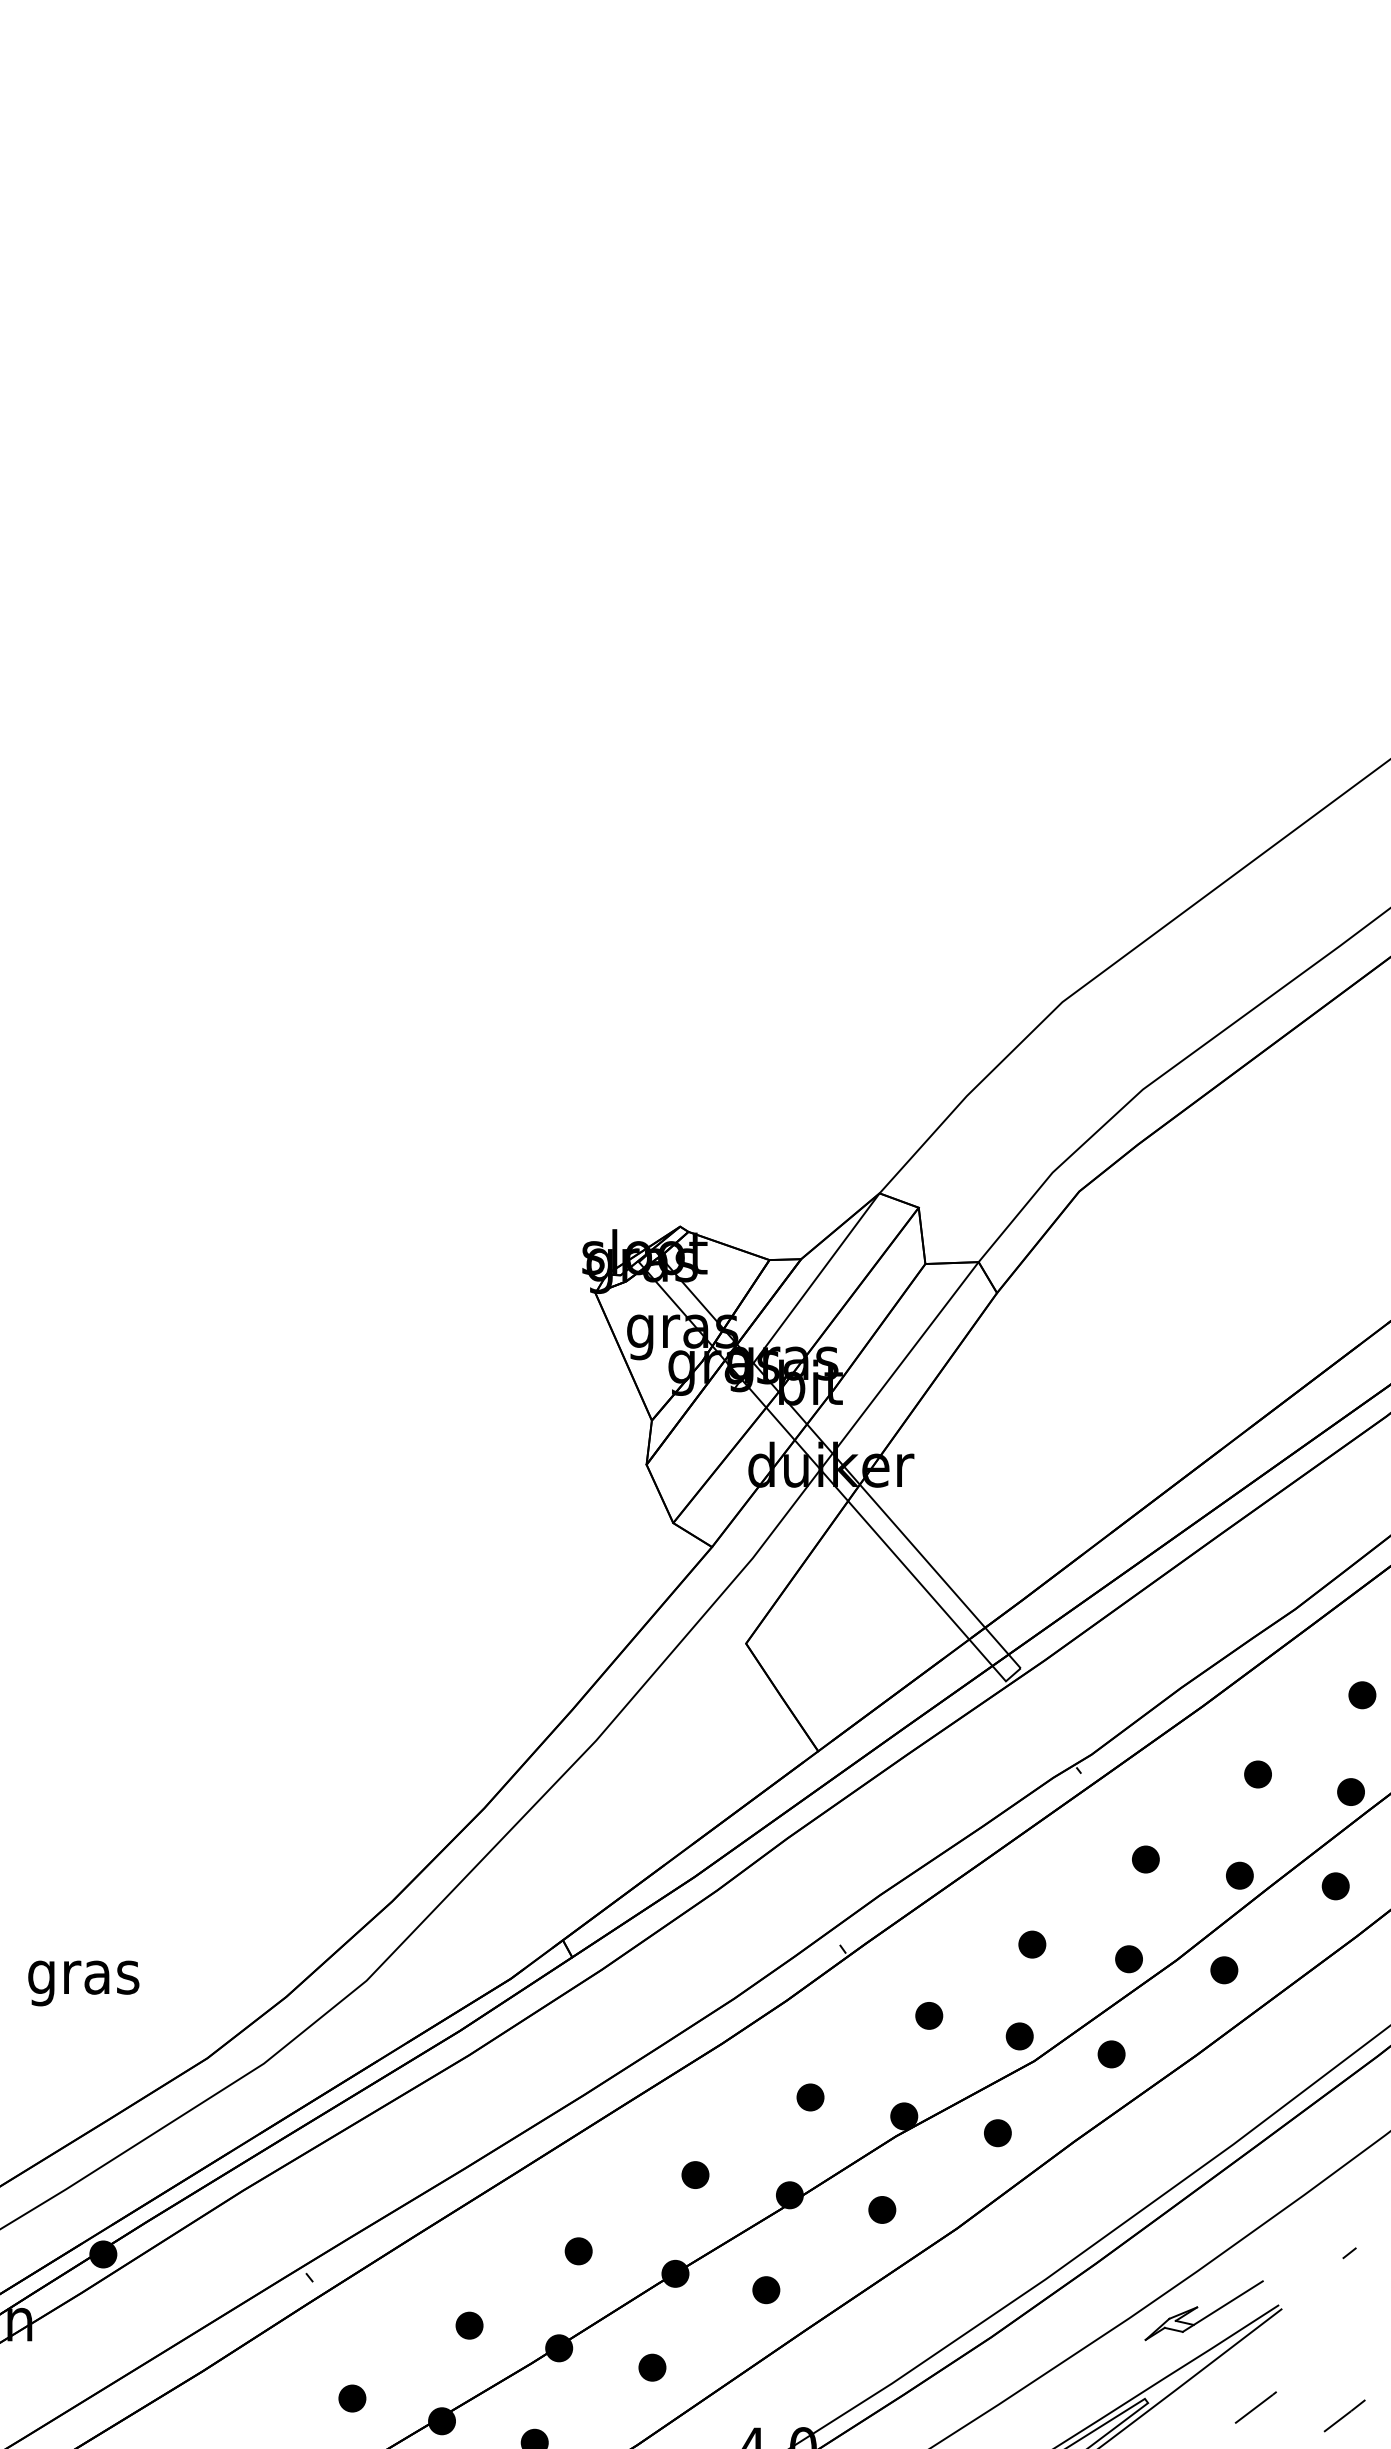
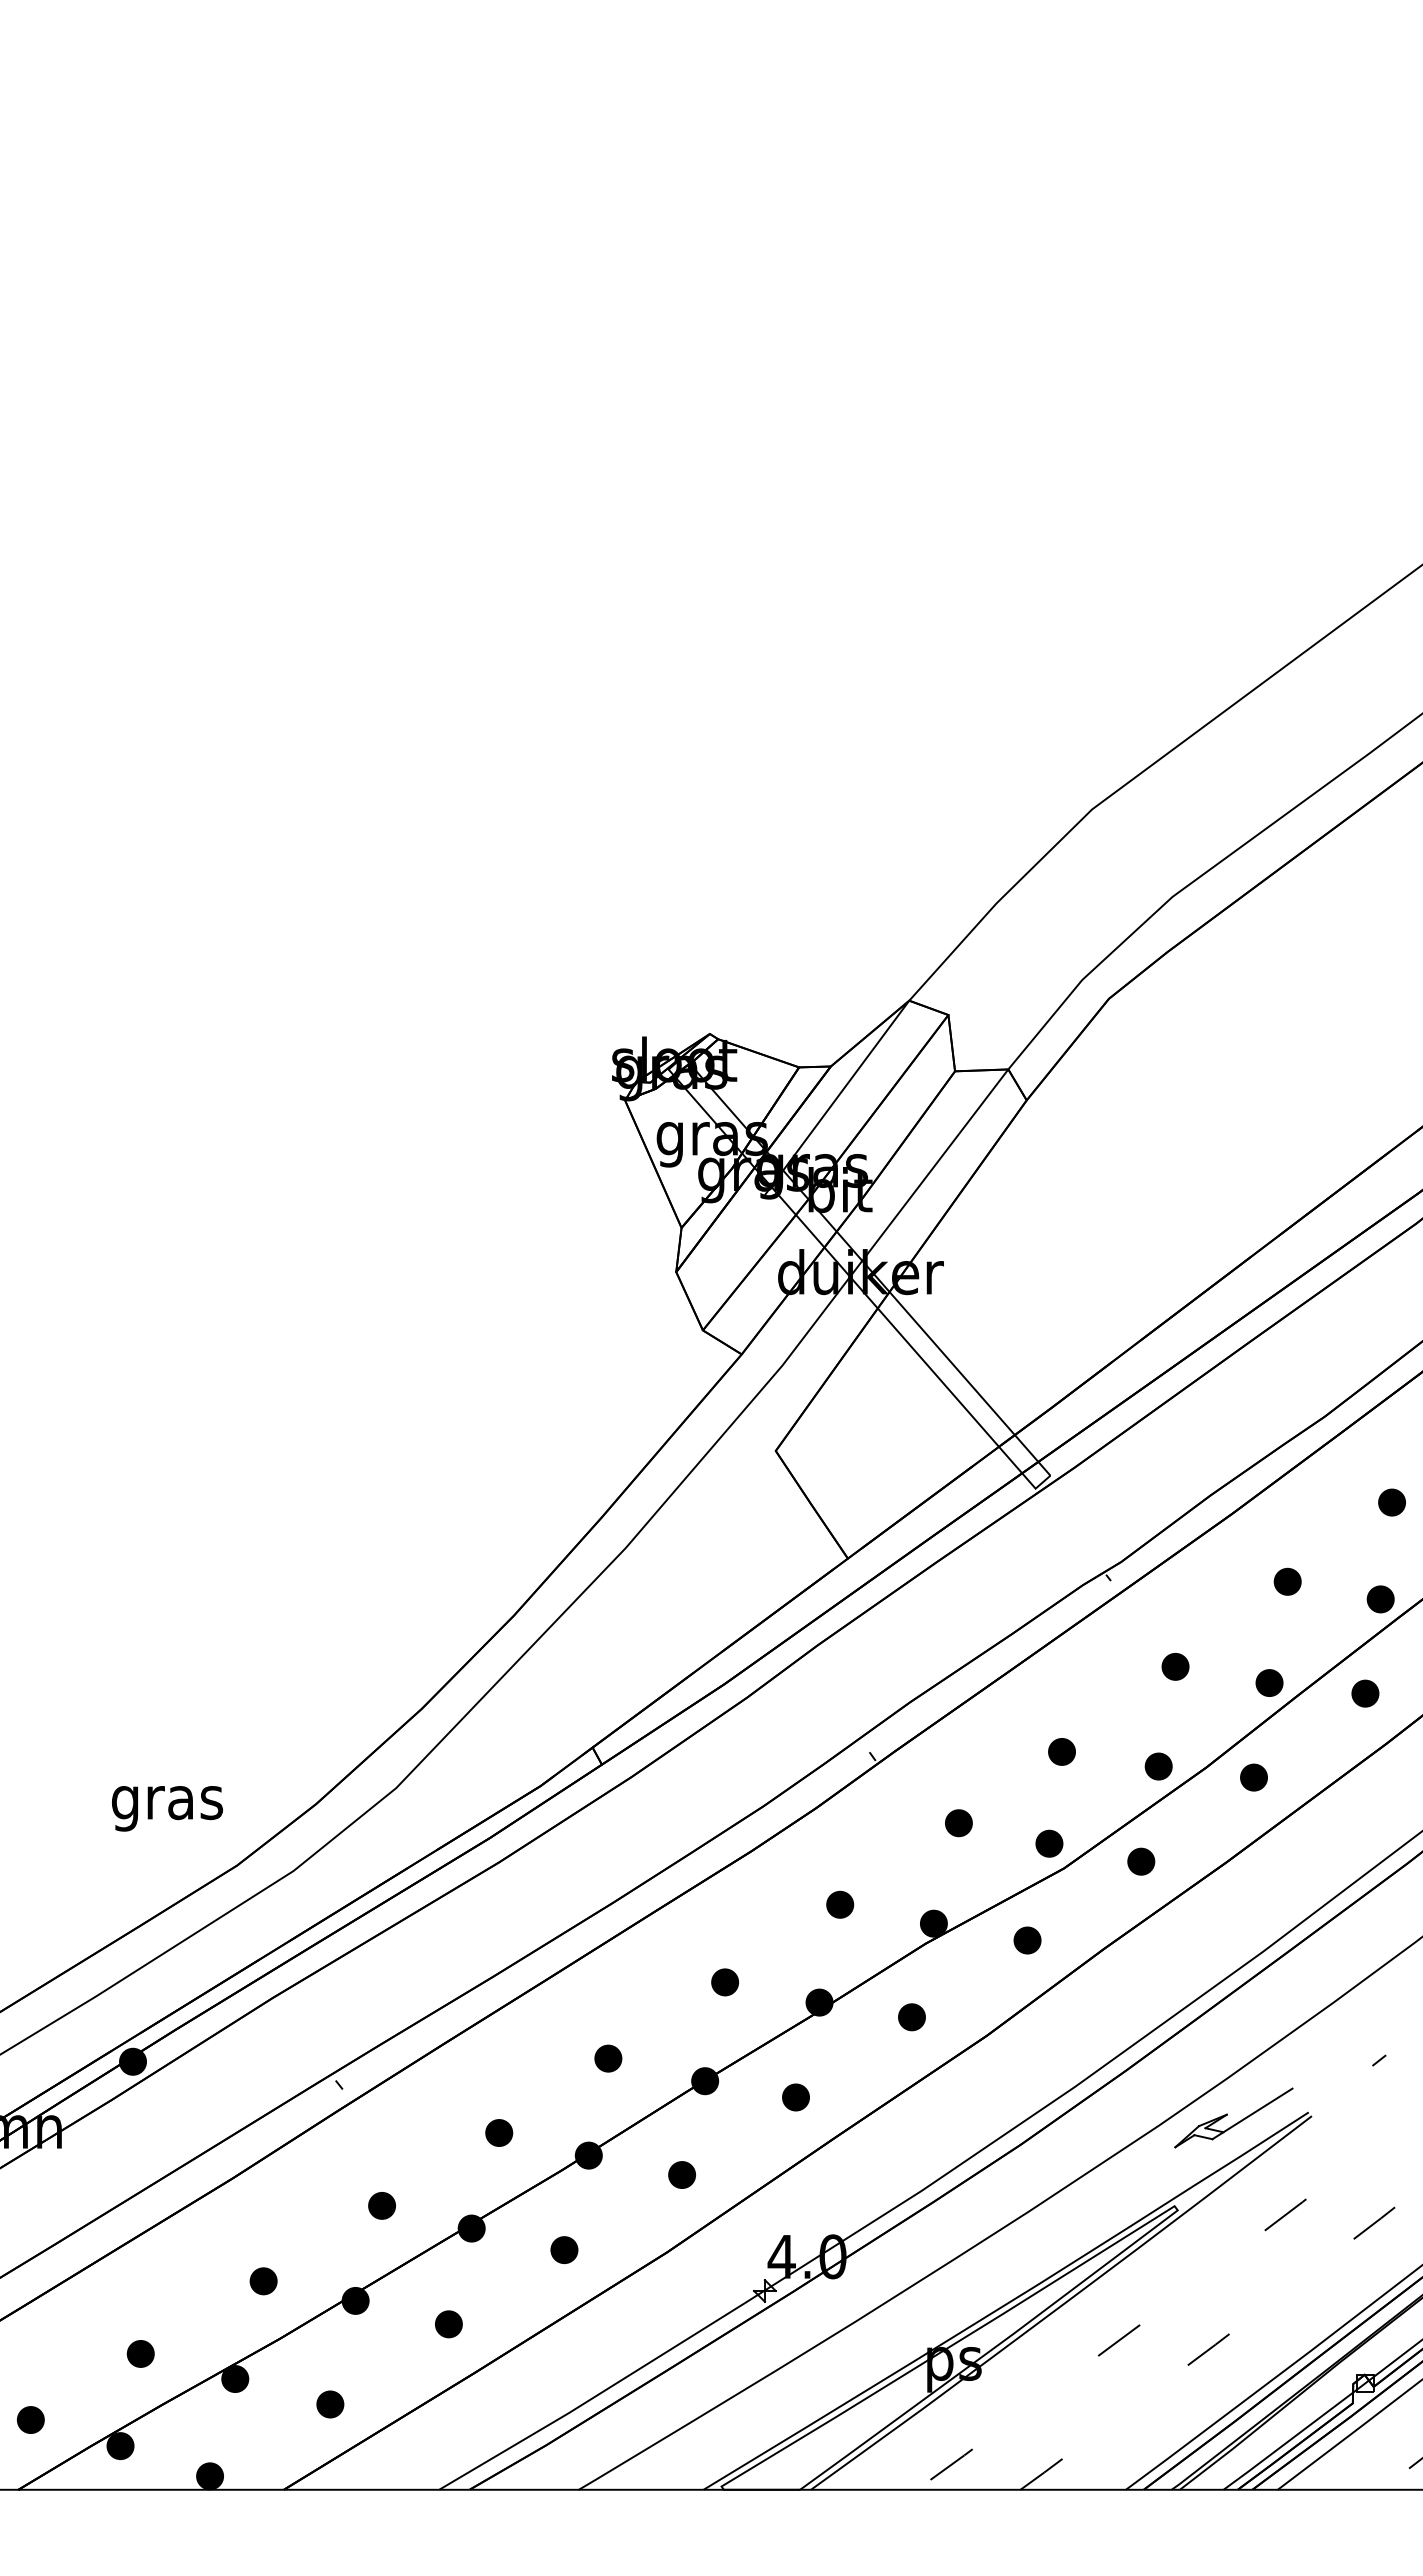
text: (83, 1983) -> (167, 1808), moved

